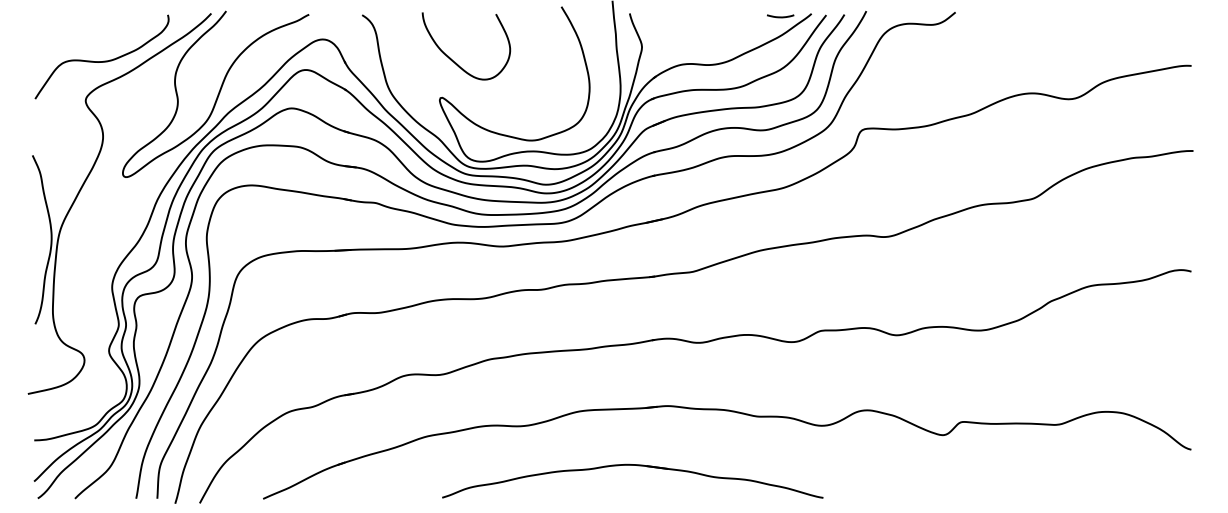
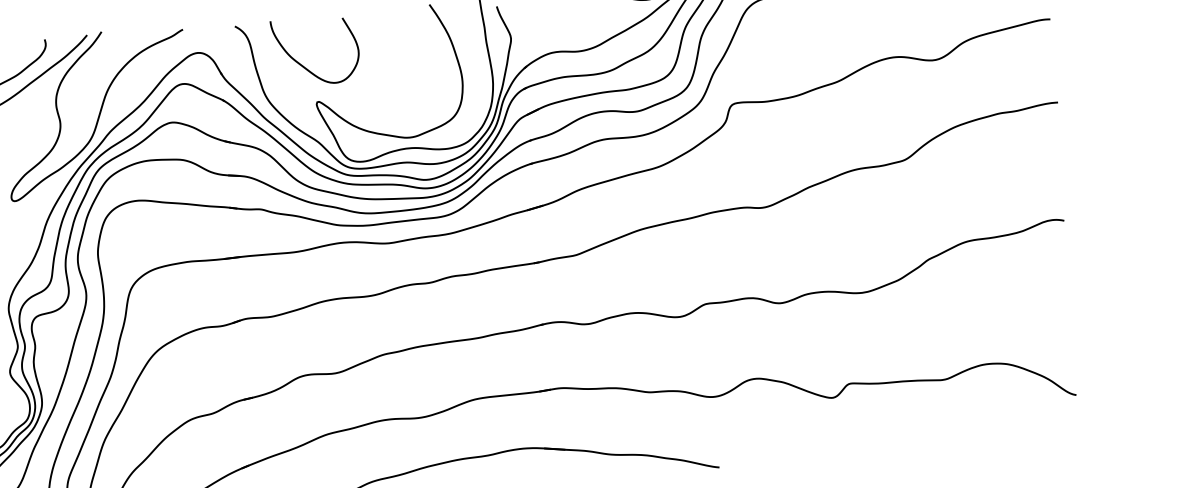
curve: (456, 62) -> (306, 67), moved

